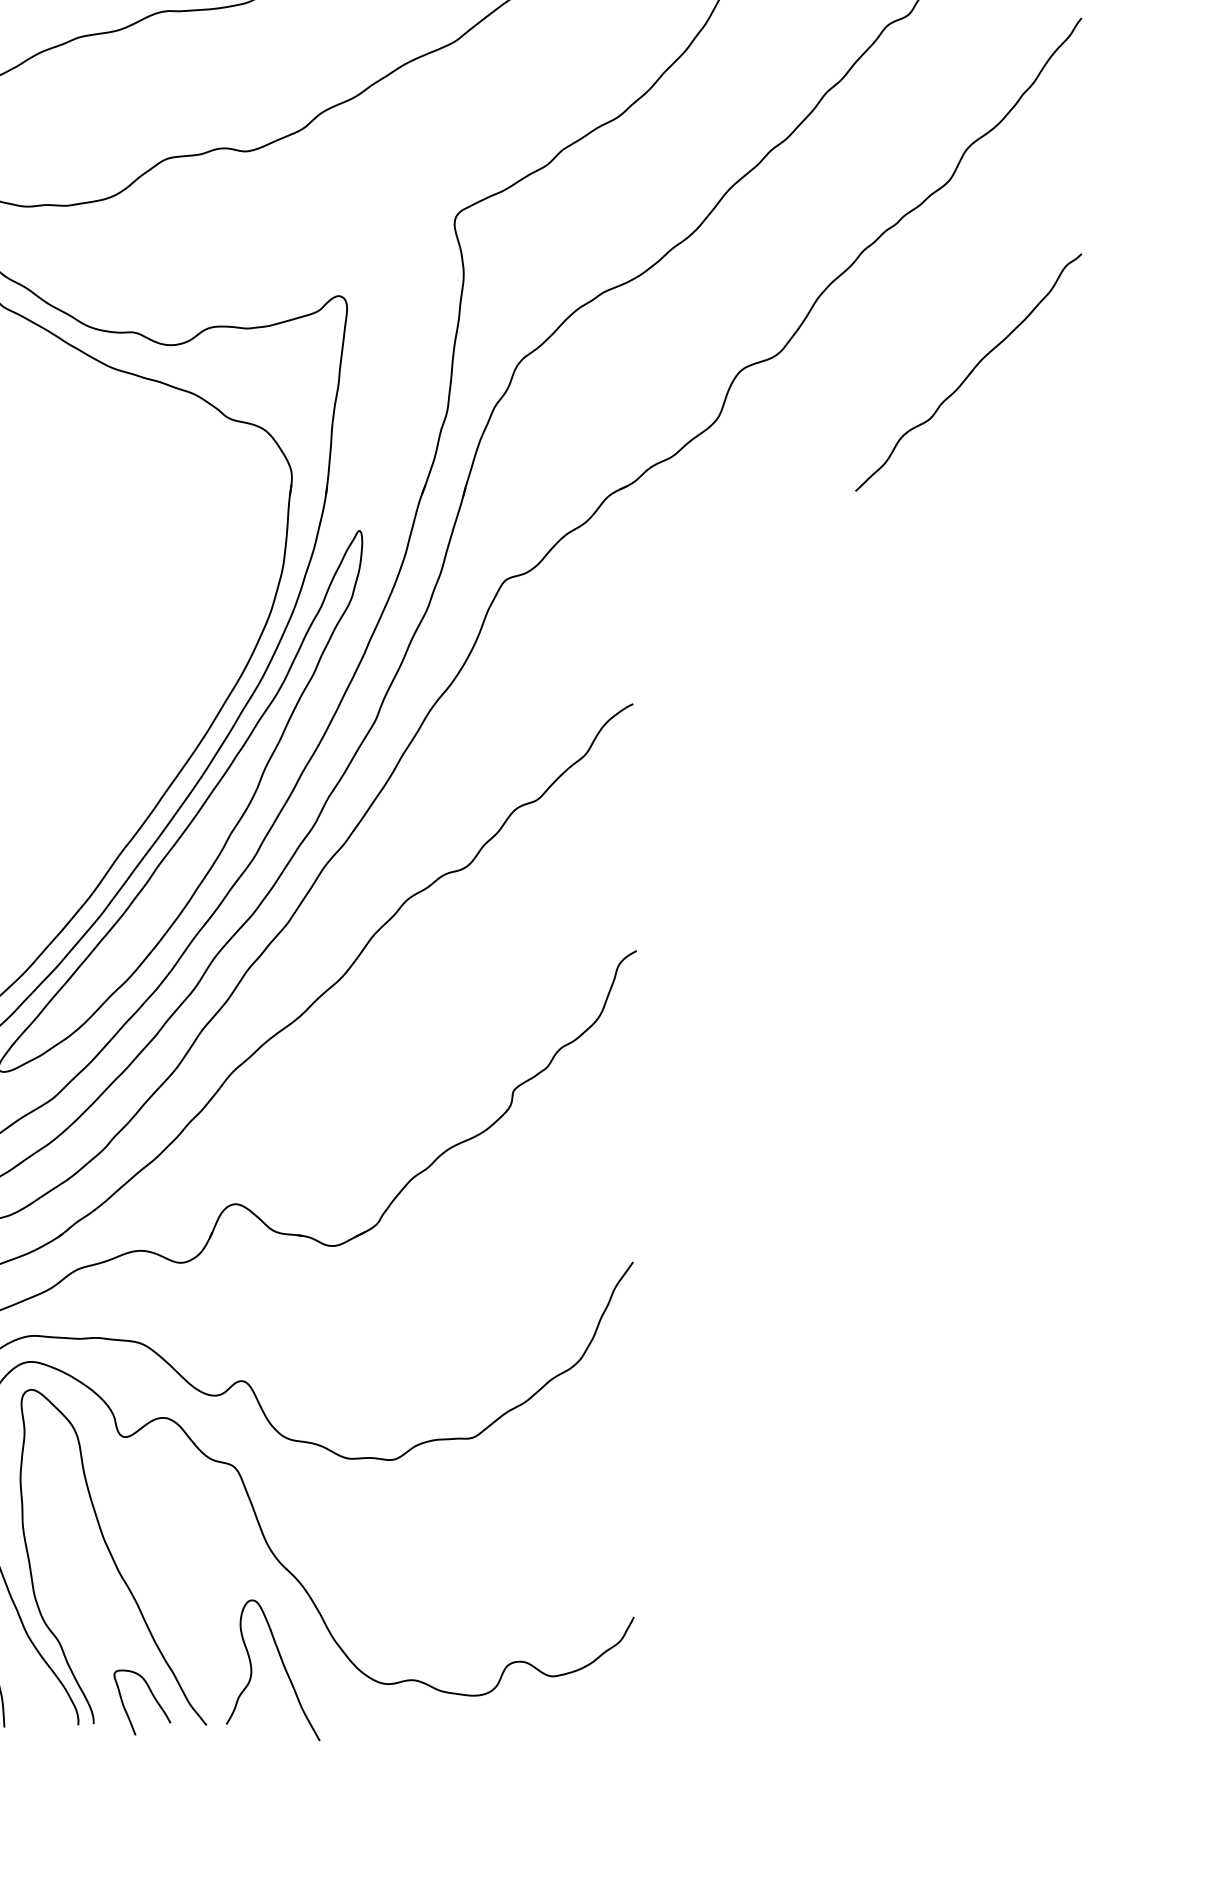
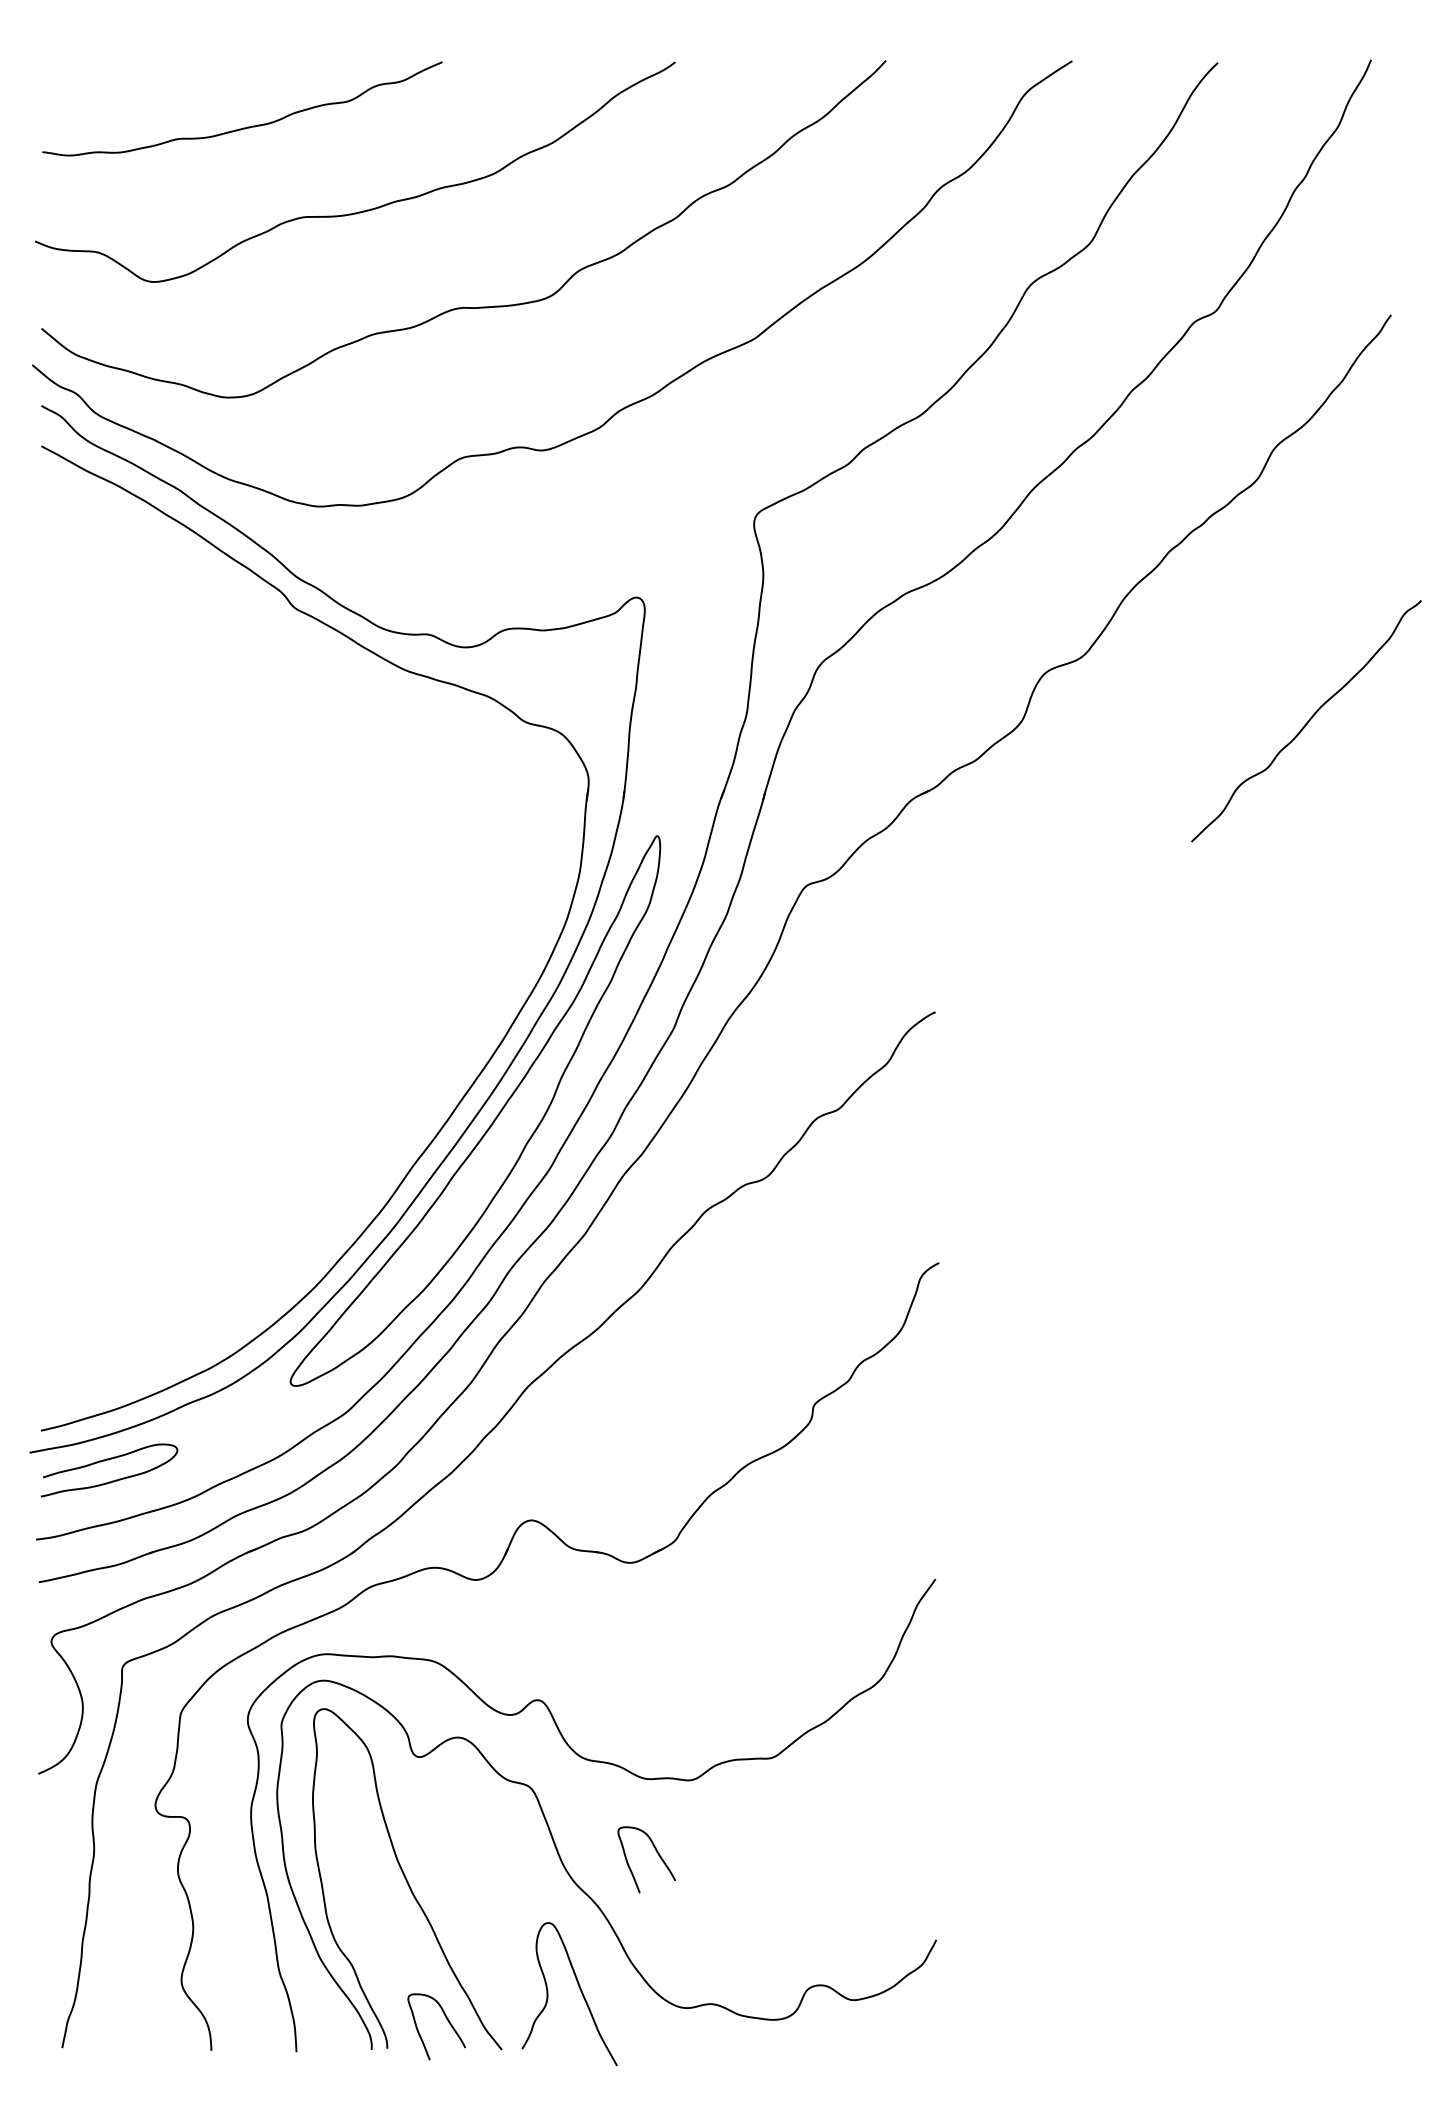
curve: (969, 372) -> (1307, 721), moved
curve: (359, 1532) -> (657, 1854), added

